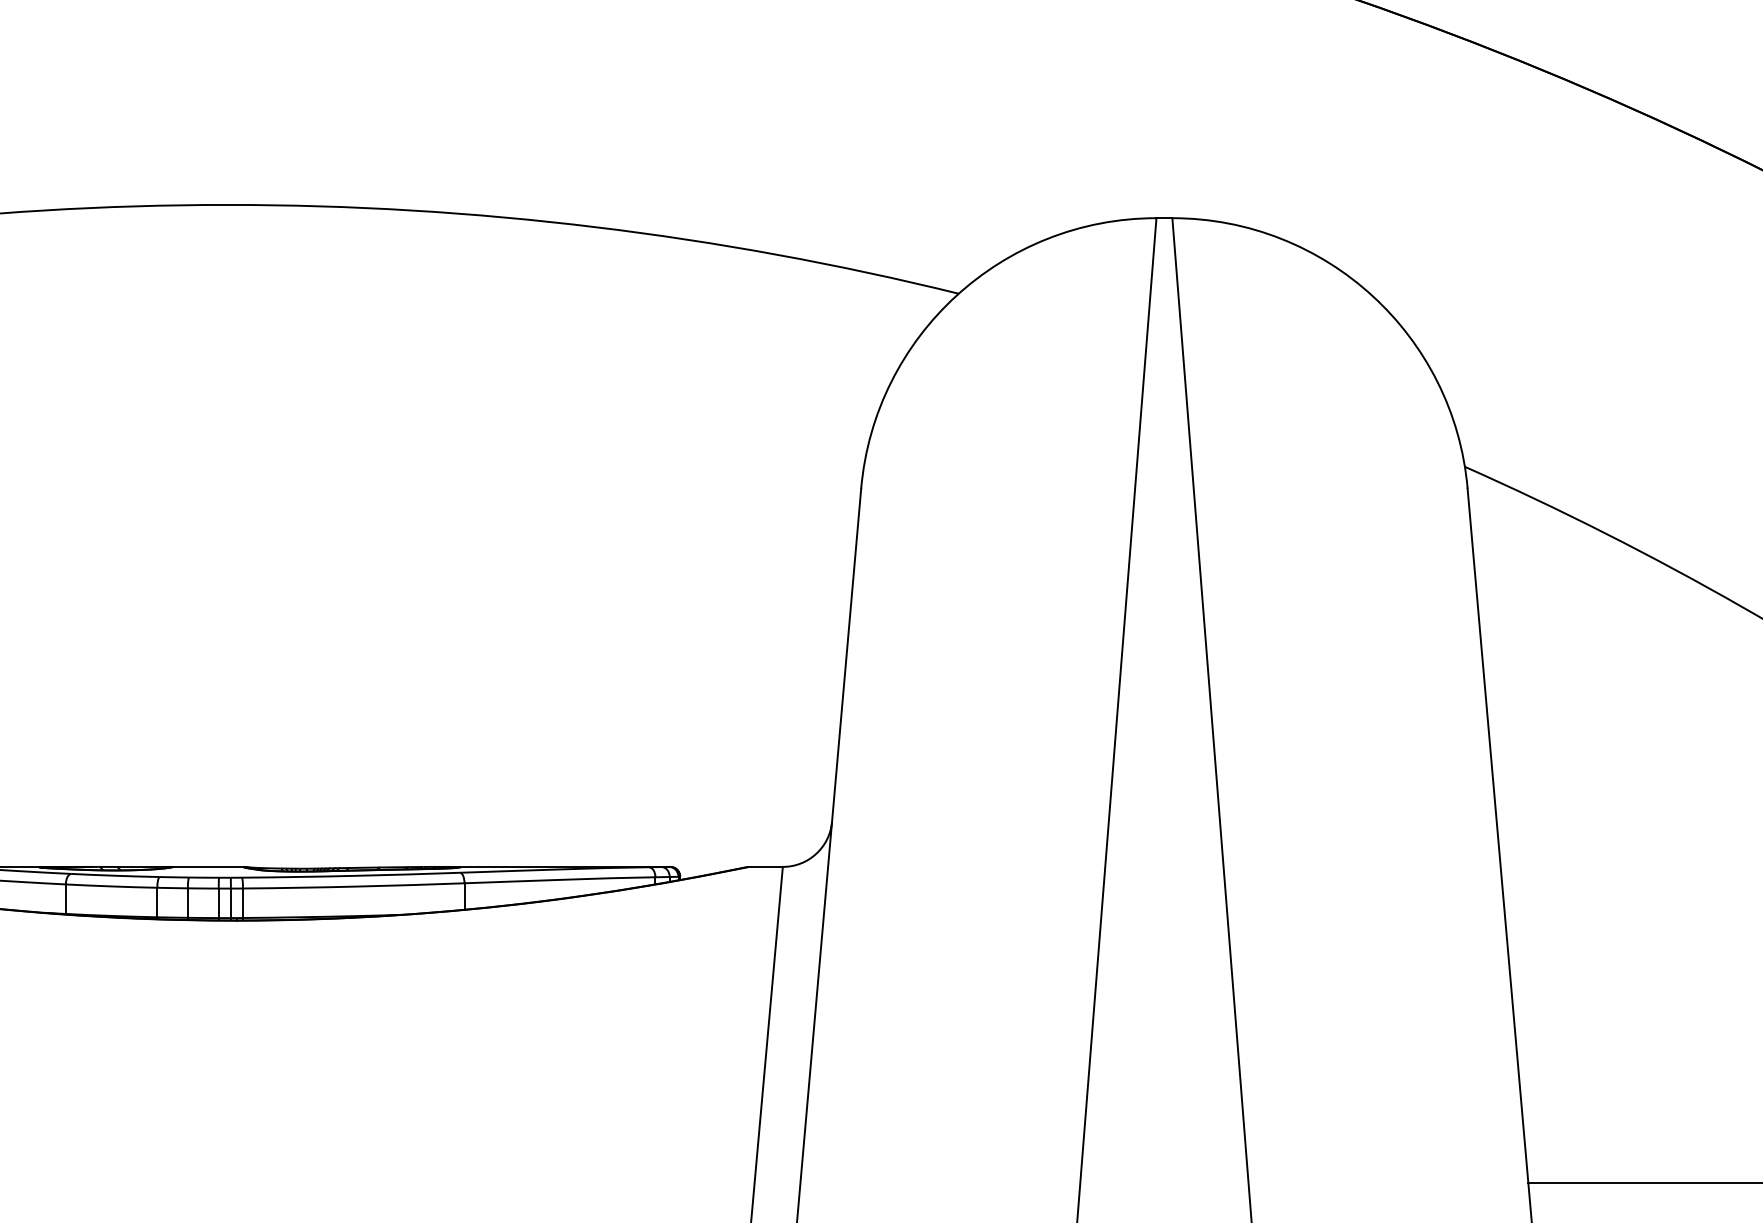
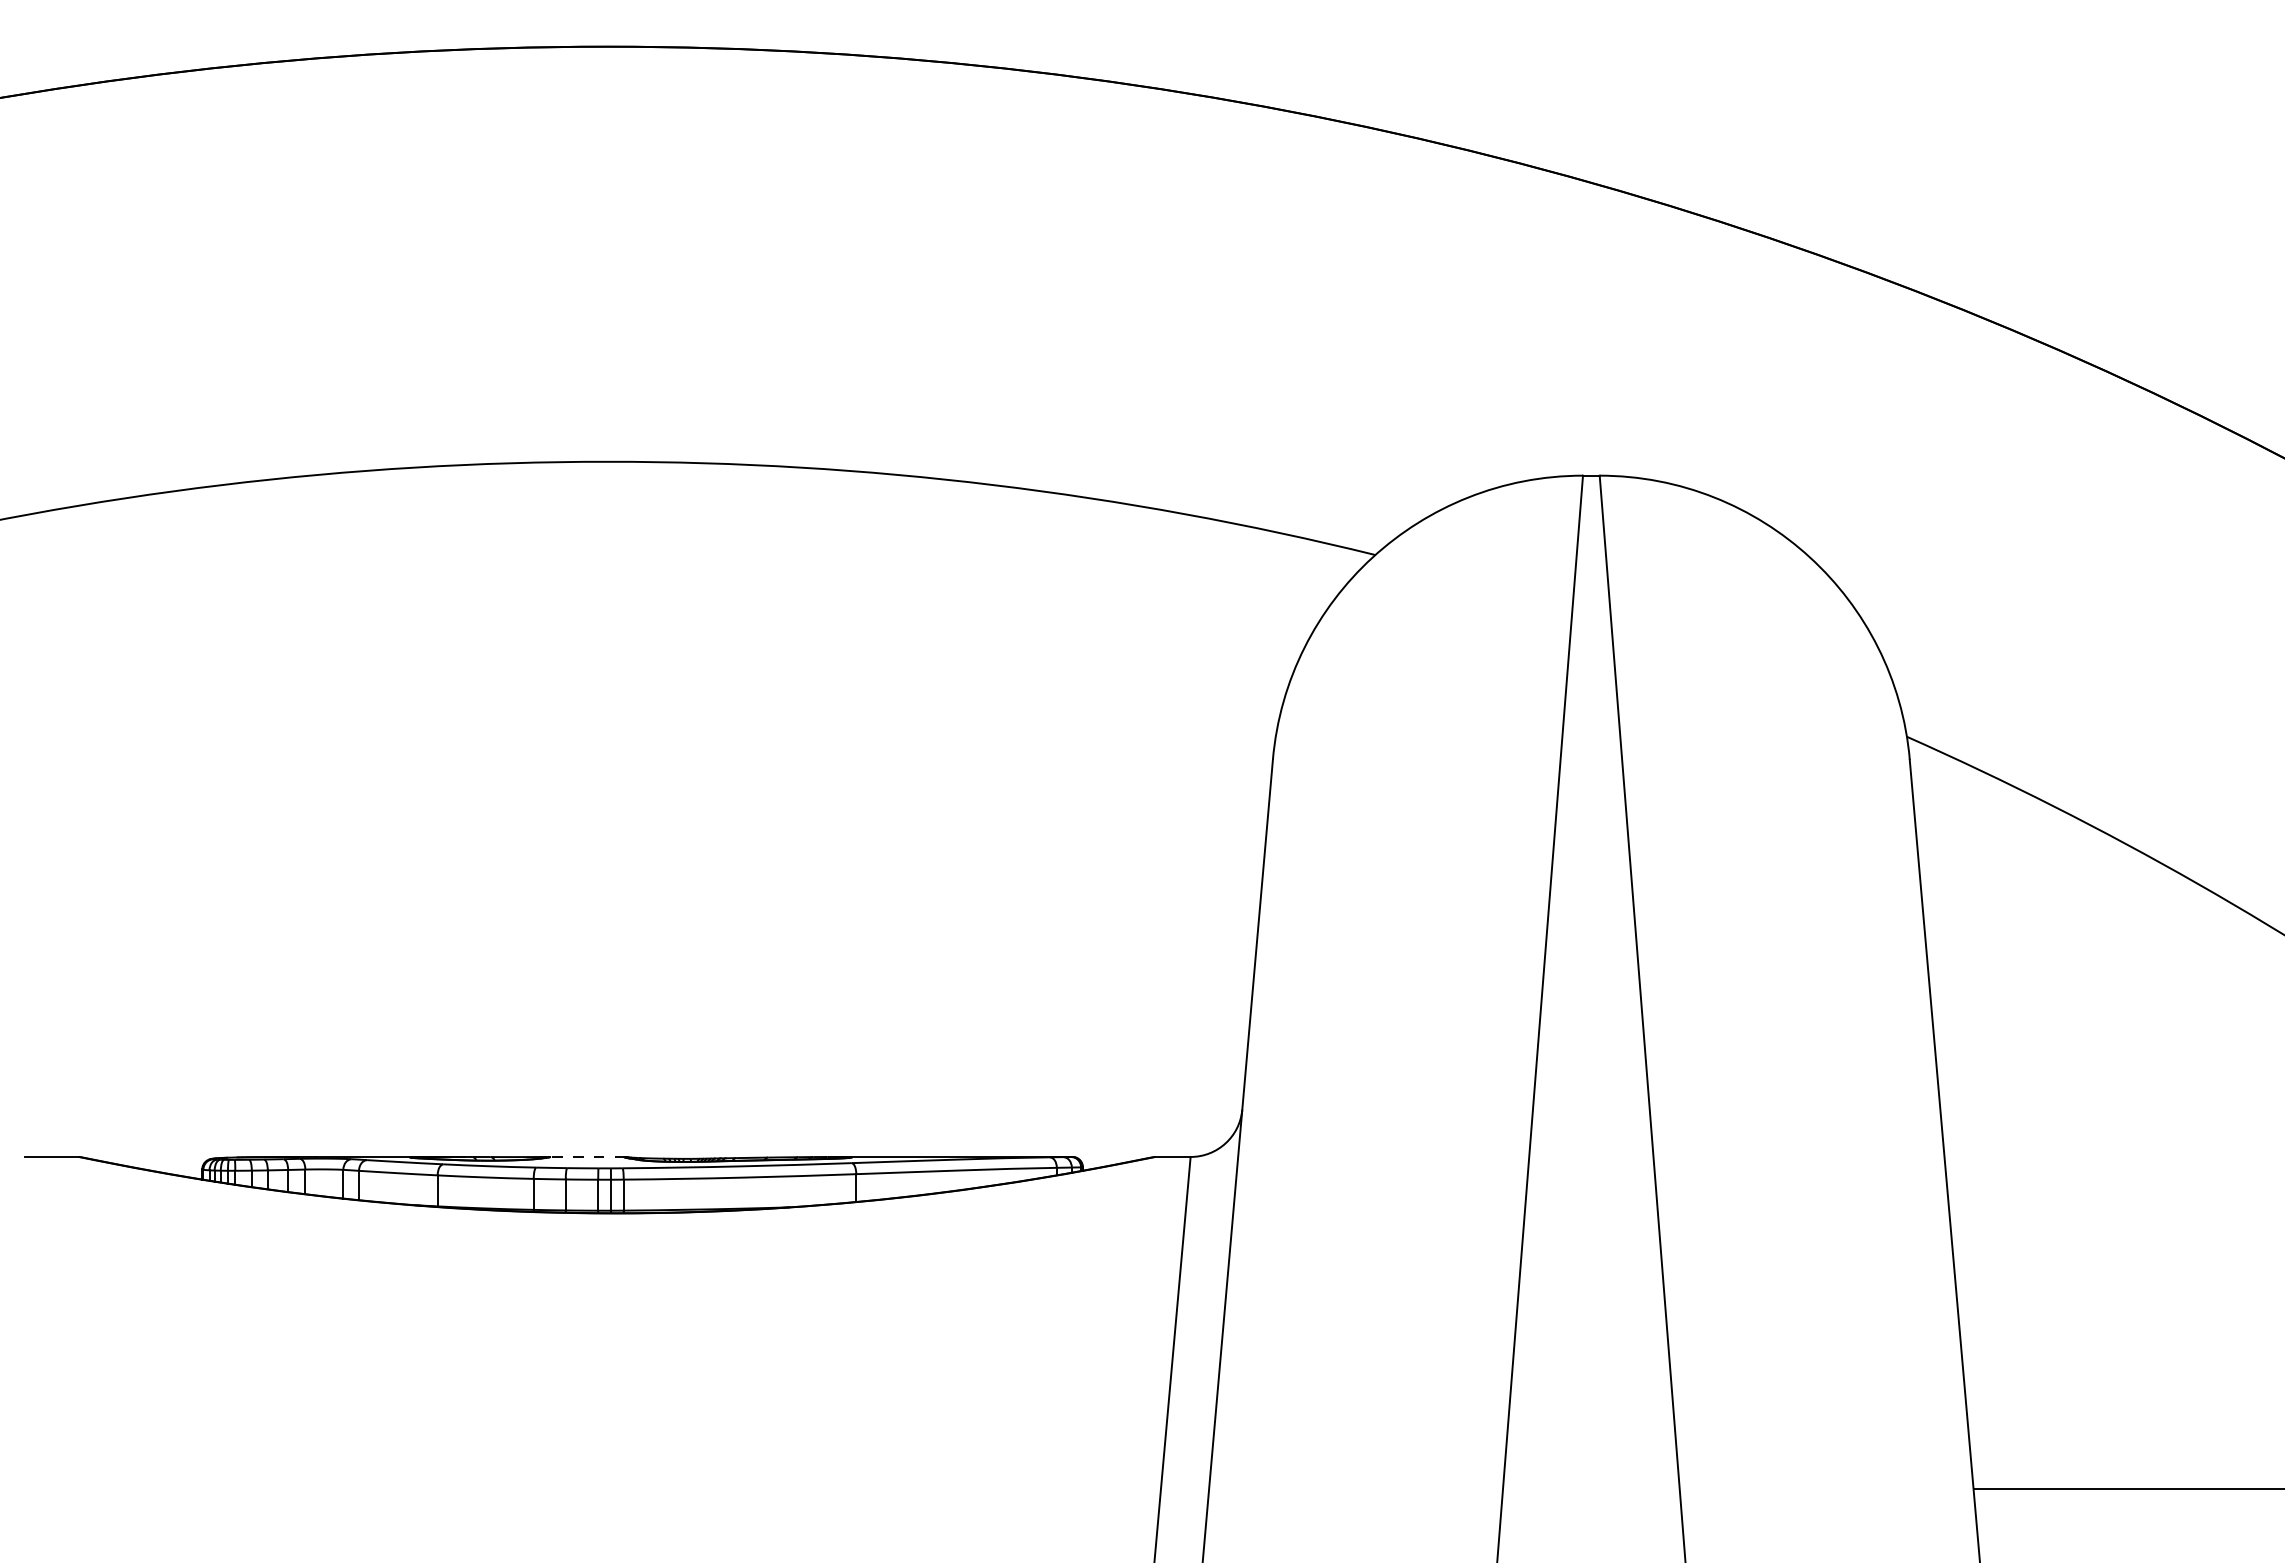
line: (207, 866) -> (586, 1156), solid -> dashed

